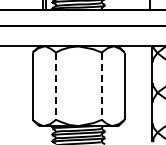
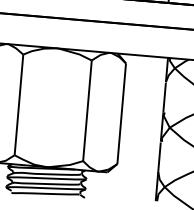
line: (56, 86) -> (19, 105), dashed -> solid
line: (101, 86) -> (86, 111), dashed -> solid

